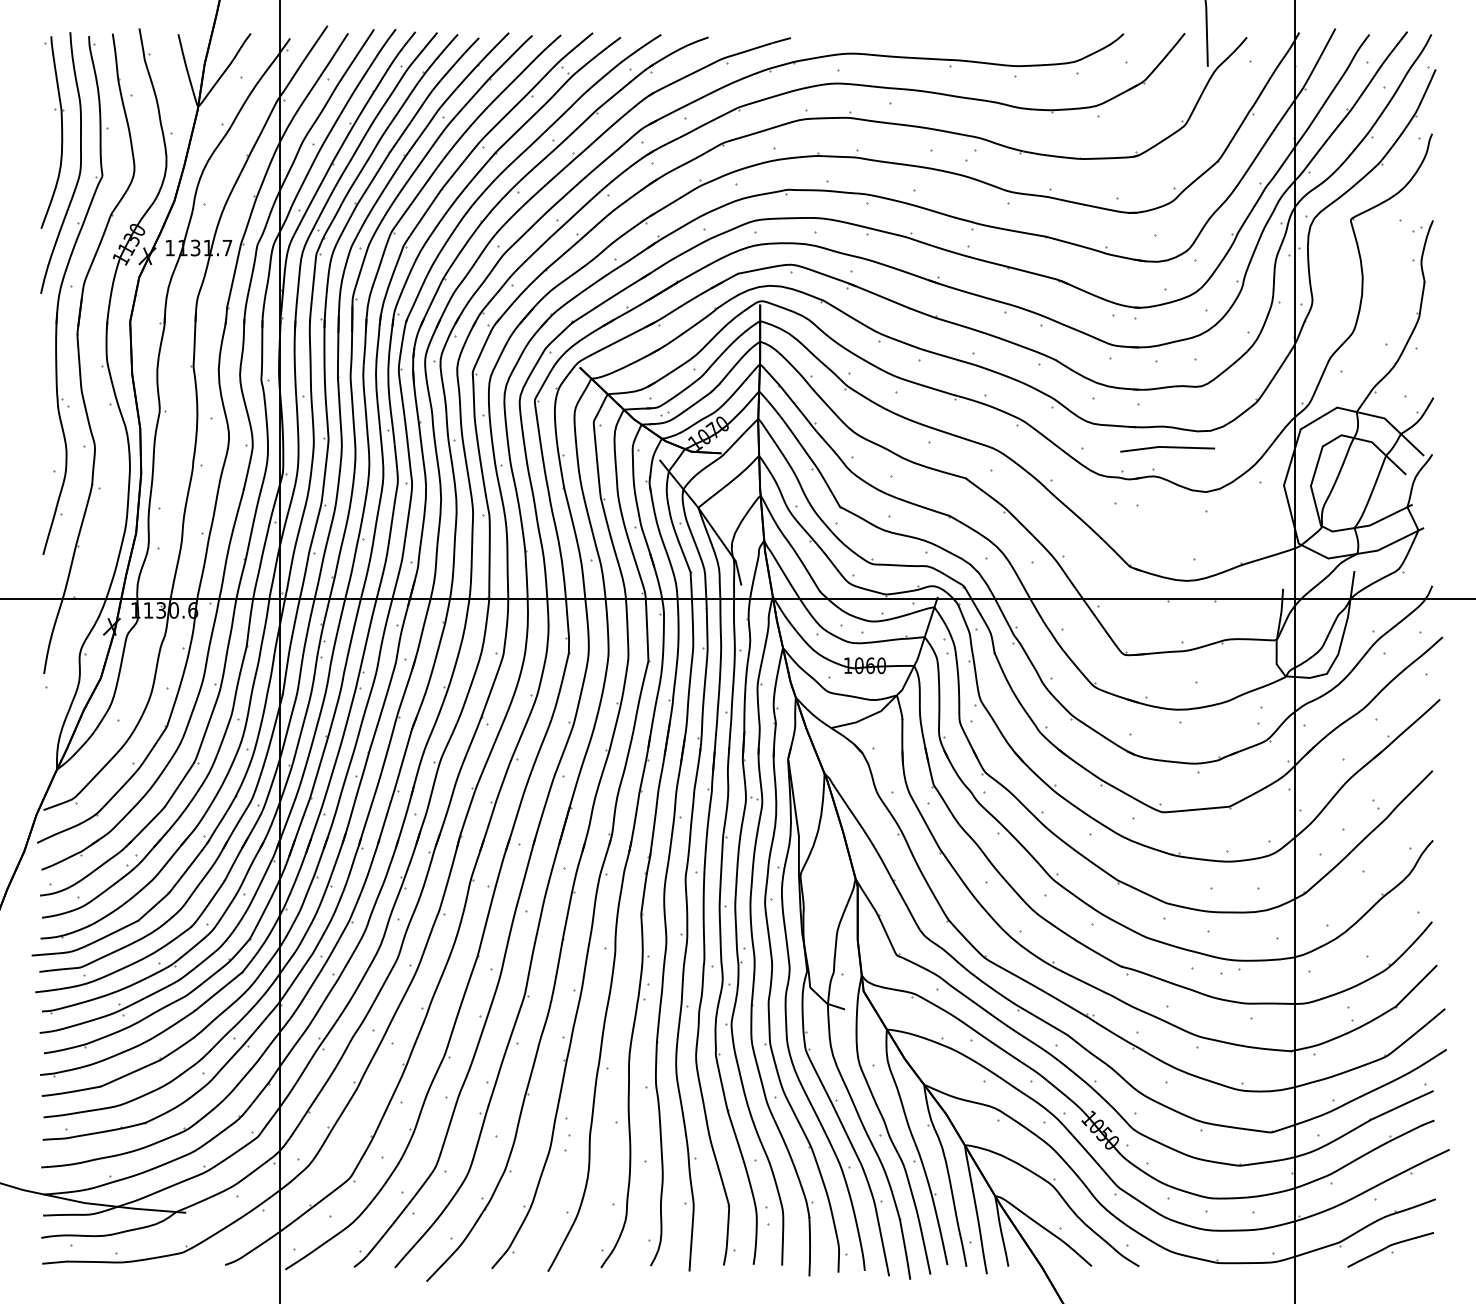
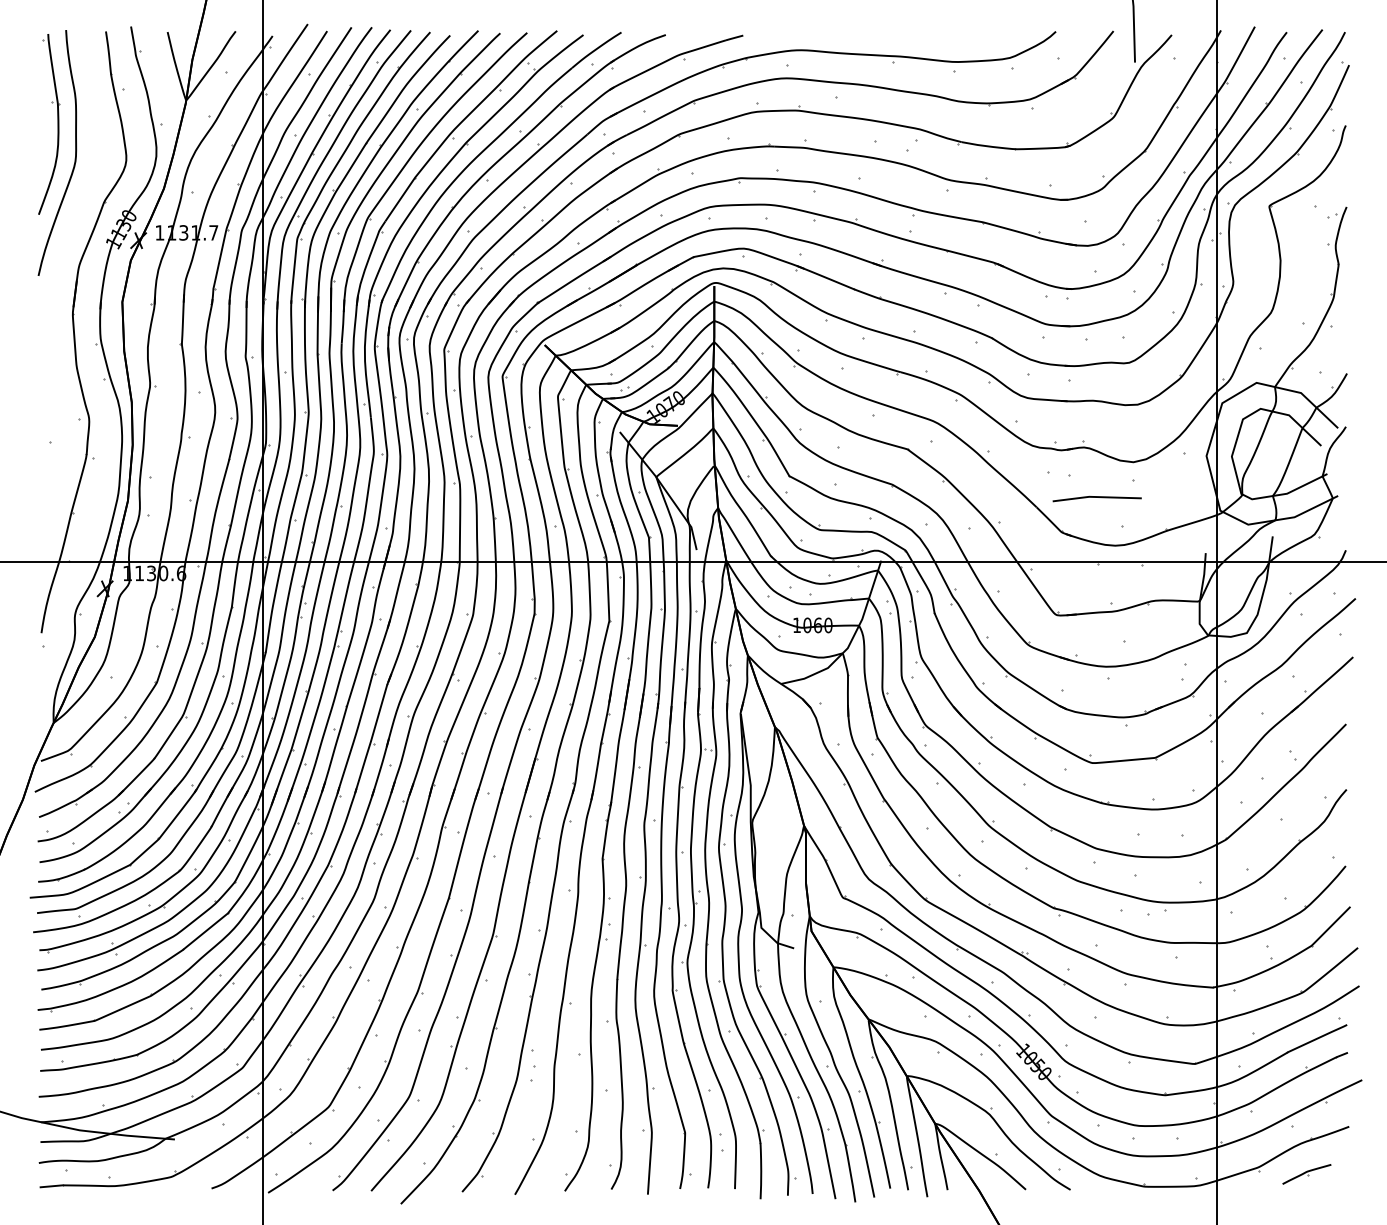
part: (71, 288) -> (67, 270), removed
line: (1166, 447) -> (1096, 497), moved
part: (1390, 1250) -> (1306, 1174), size x0.6

